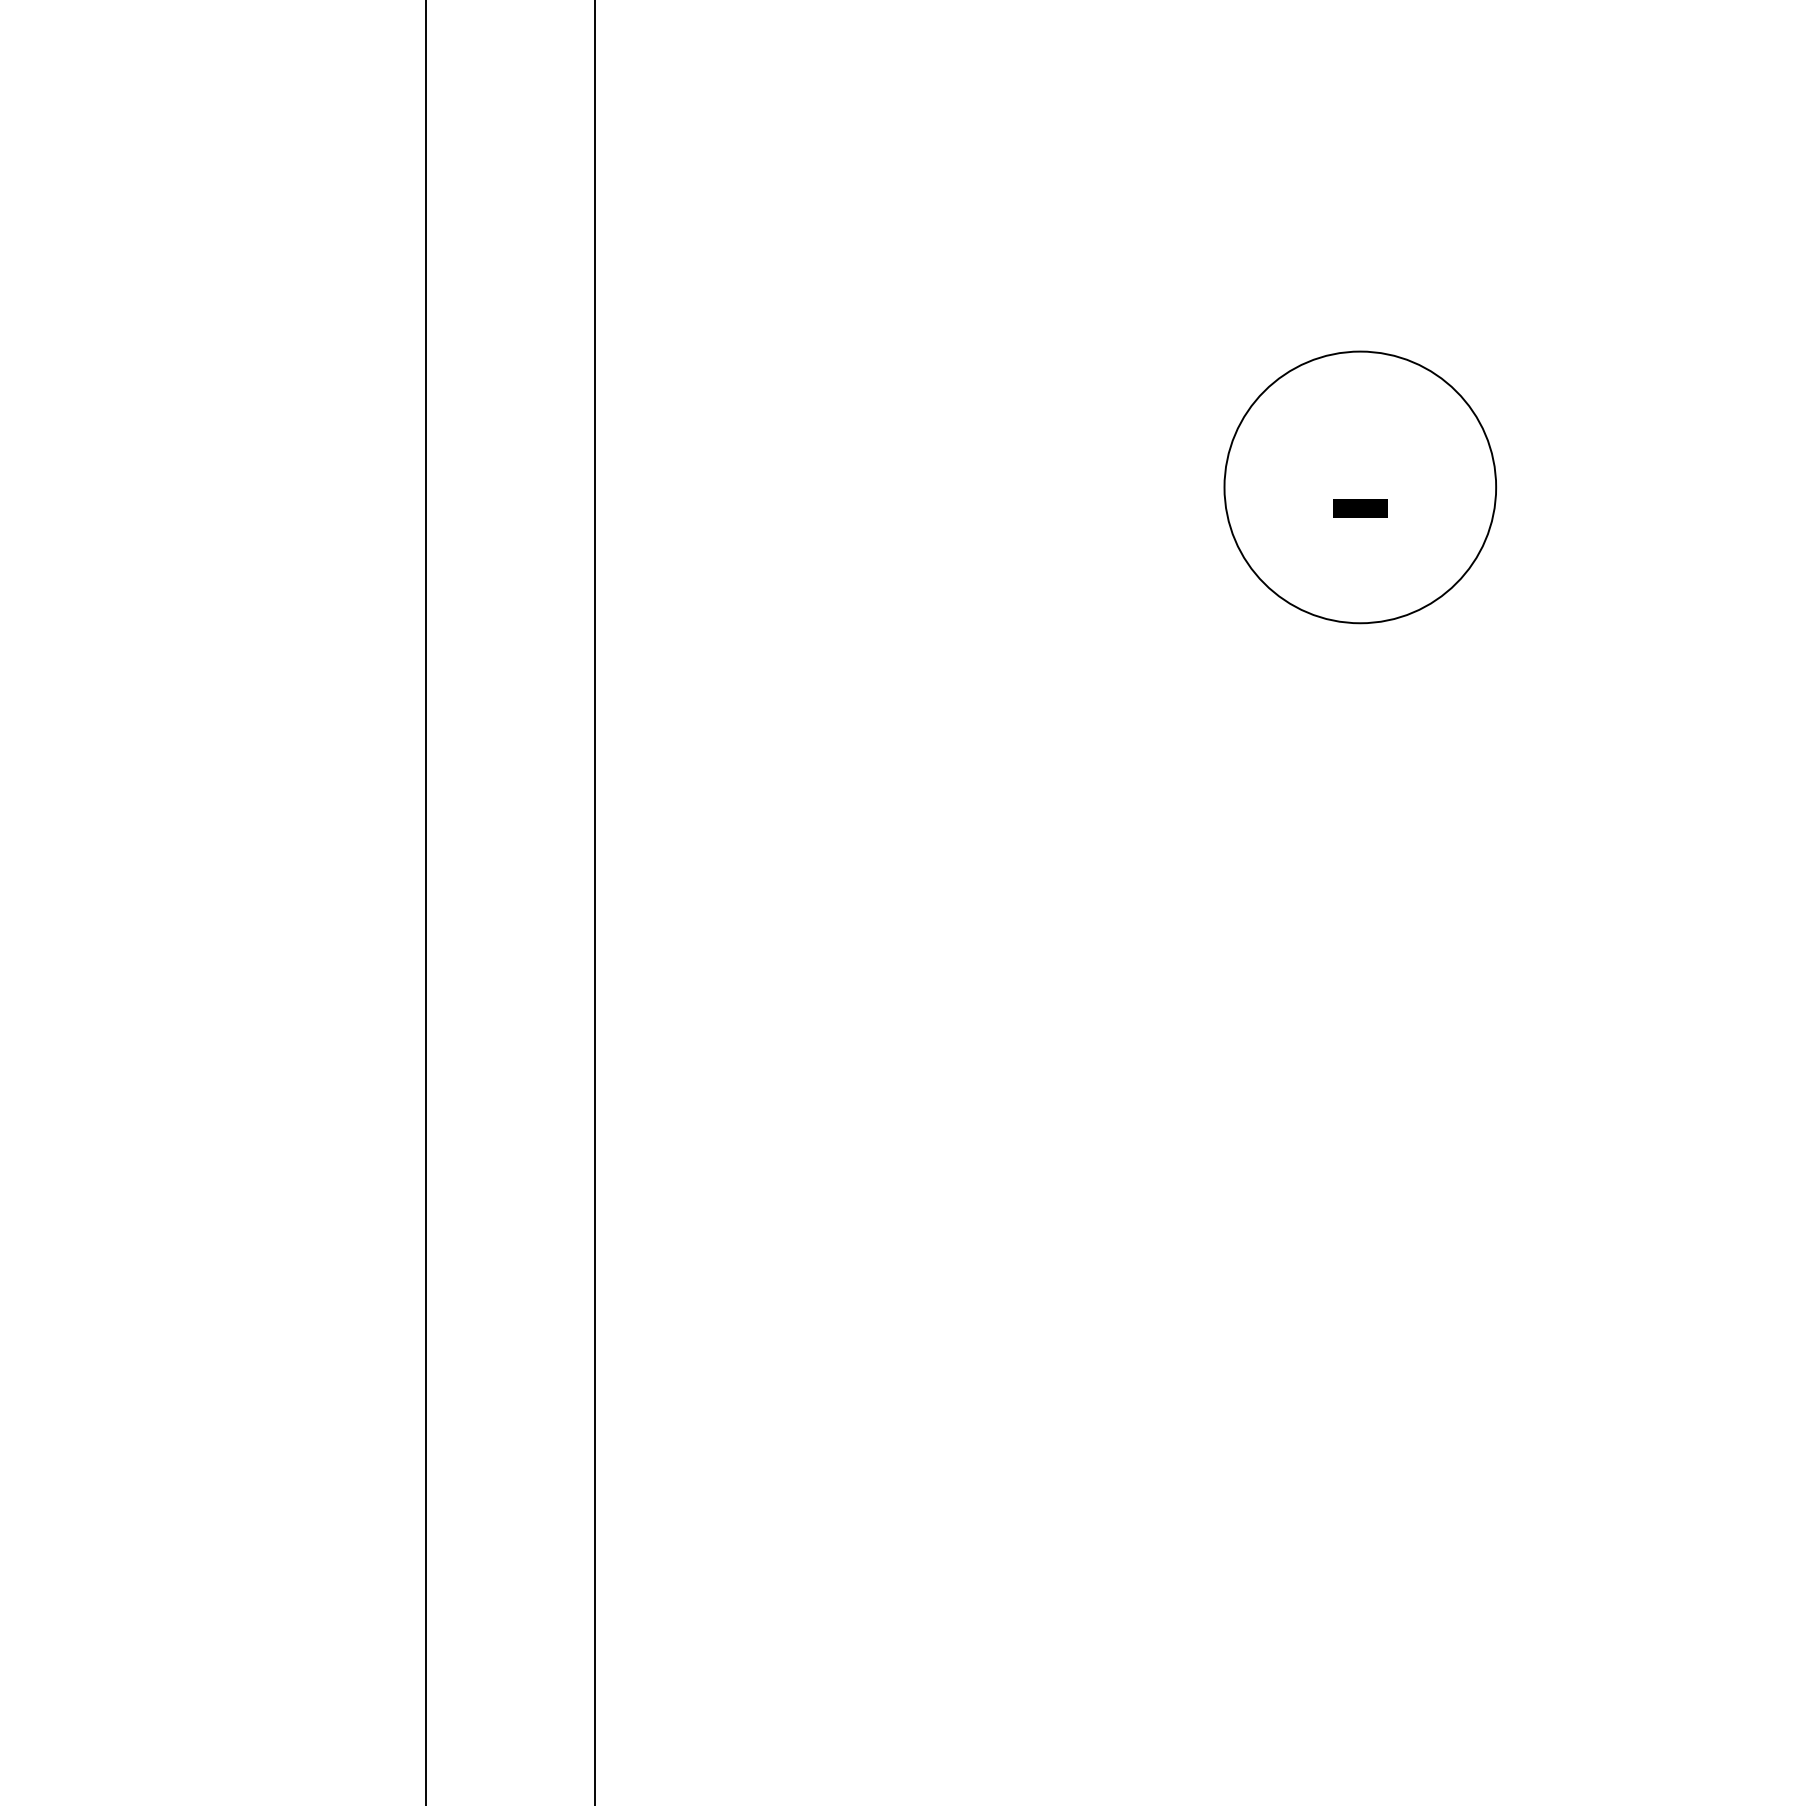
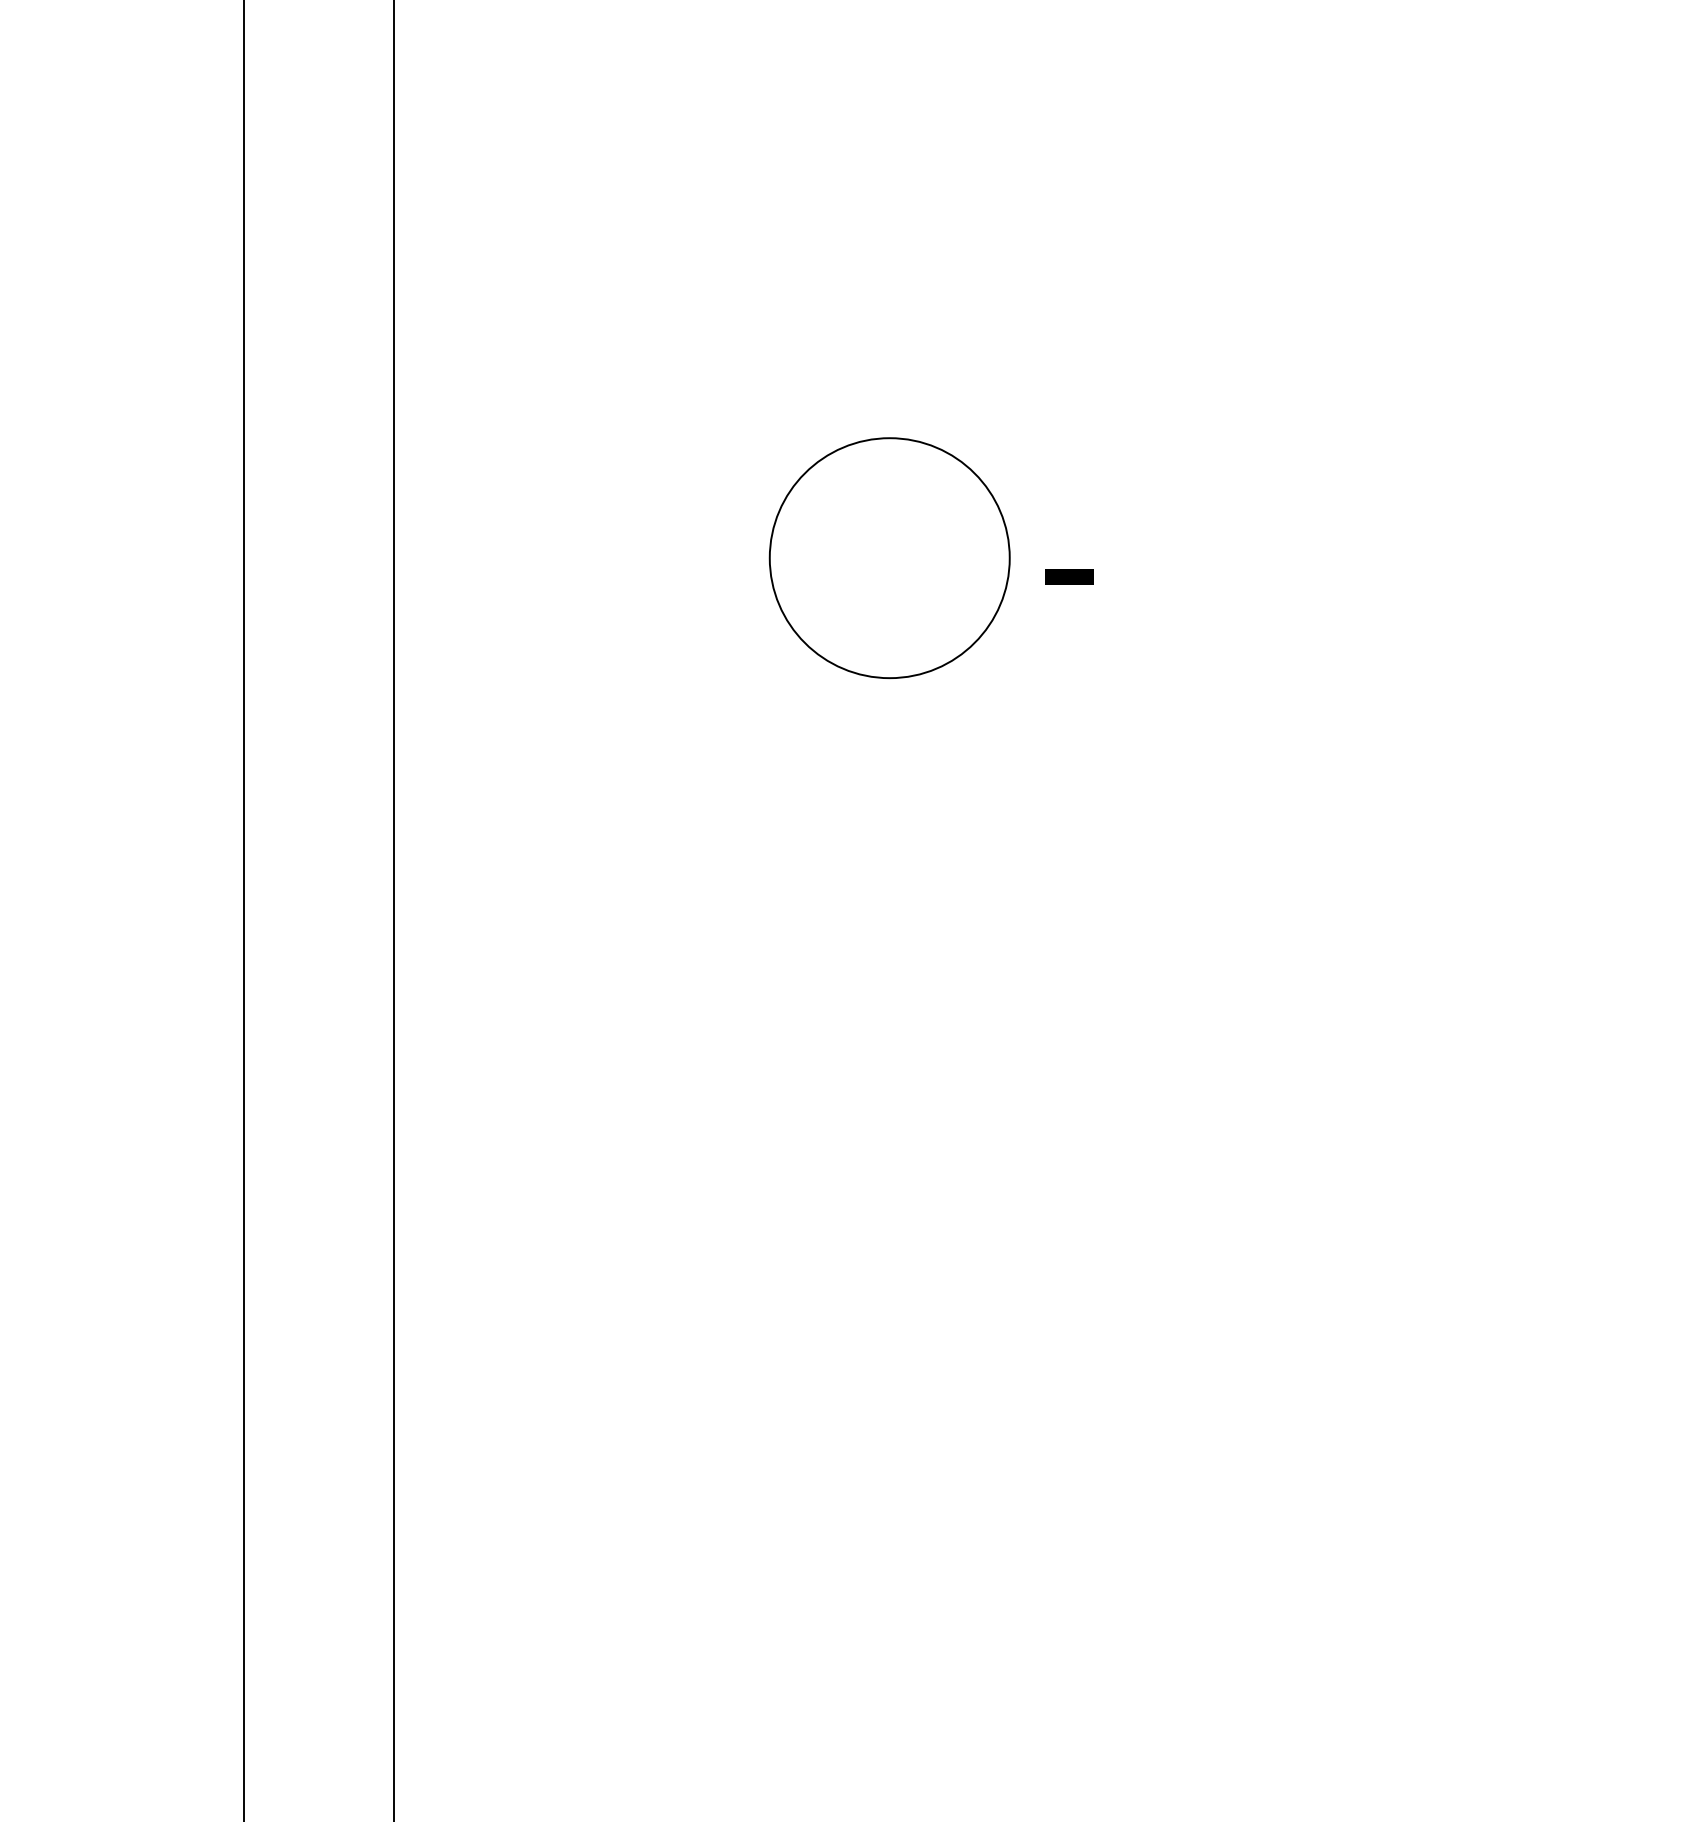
circle: (1360, 486) -> (889, 557), moved

